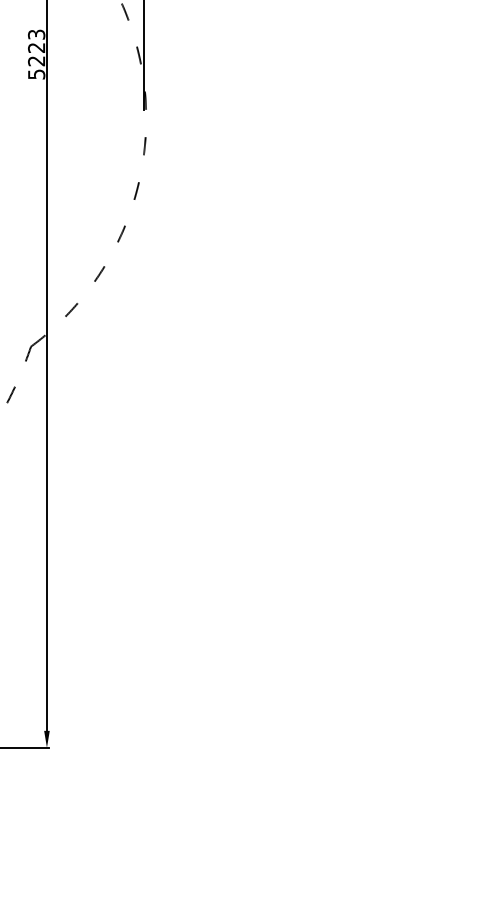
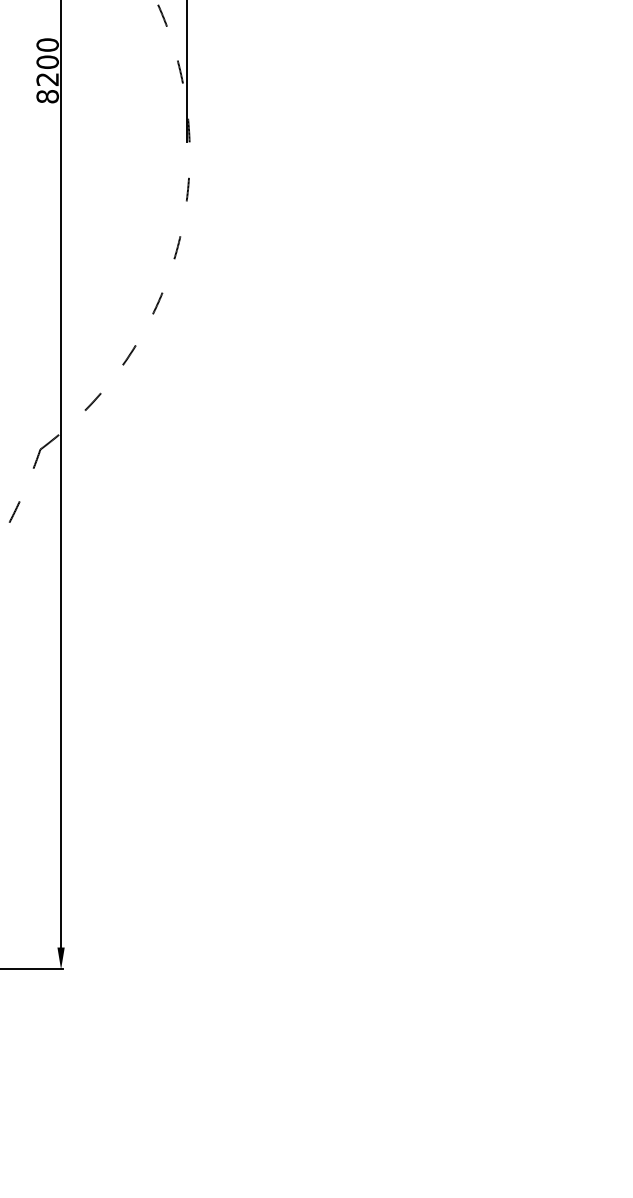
text: (36, 54) -> (47, 70), 5223 -> 8200

